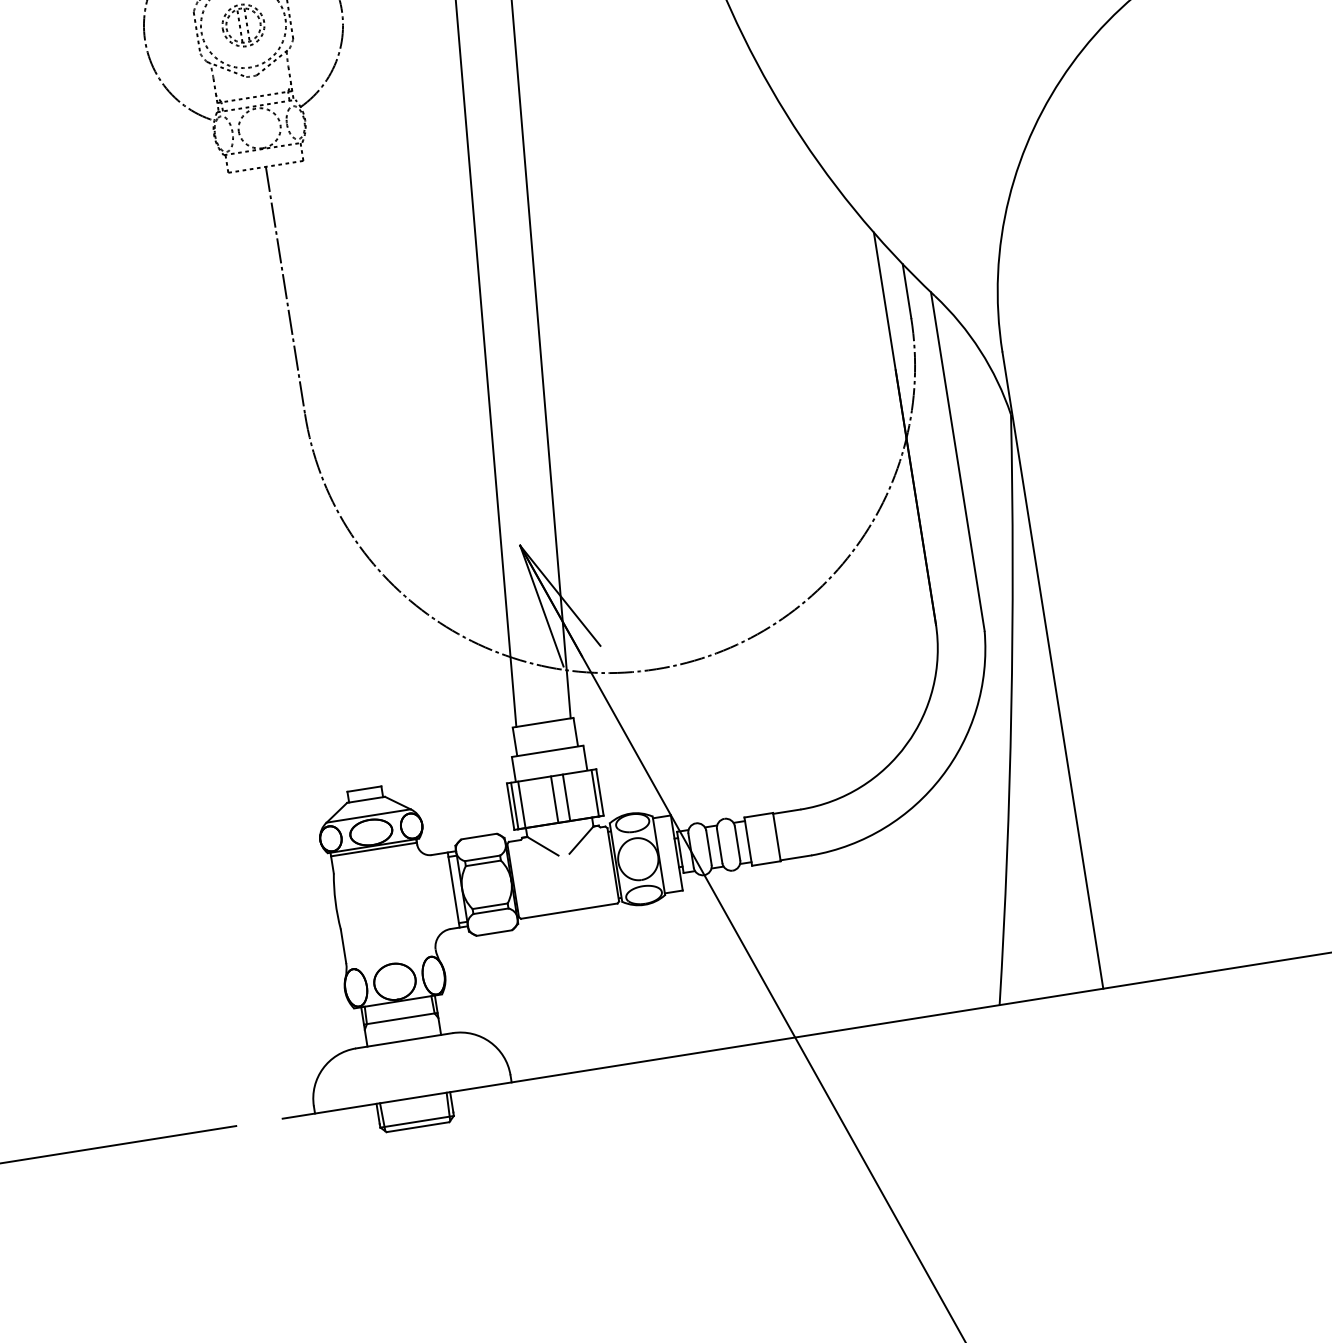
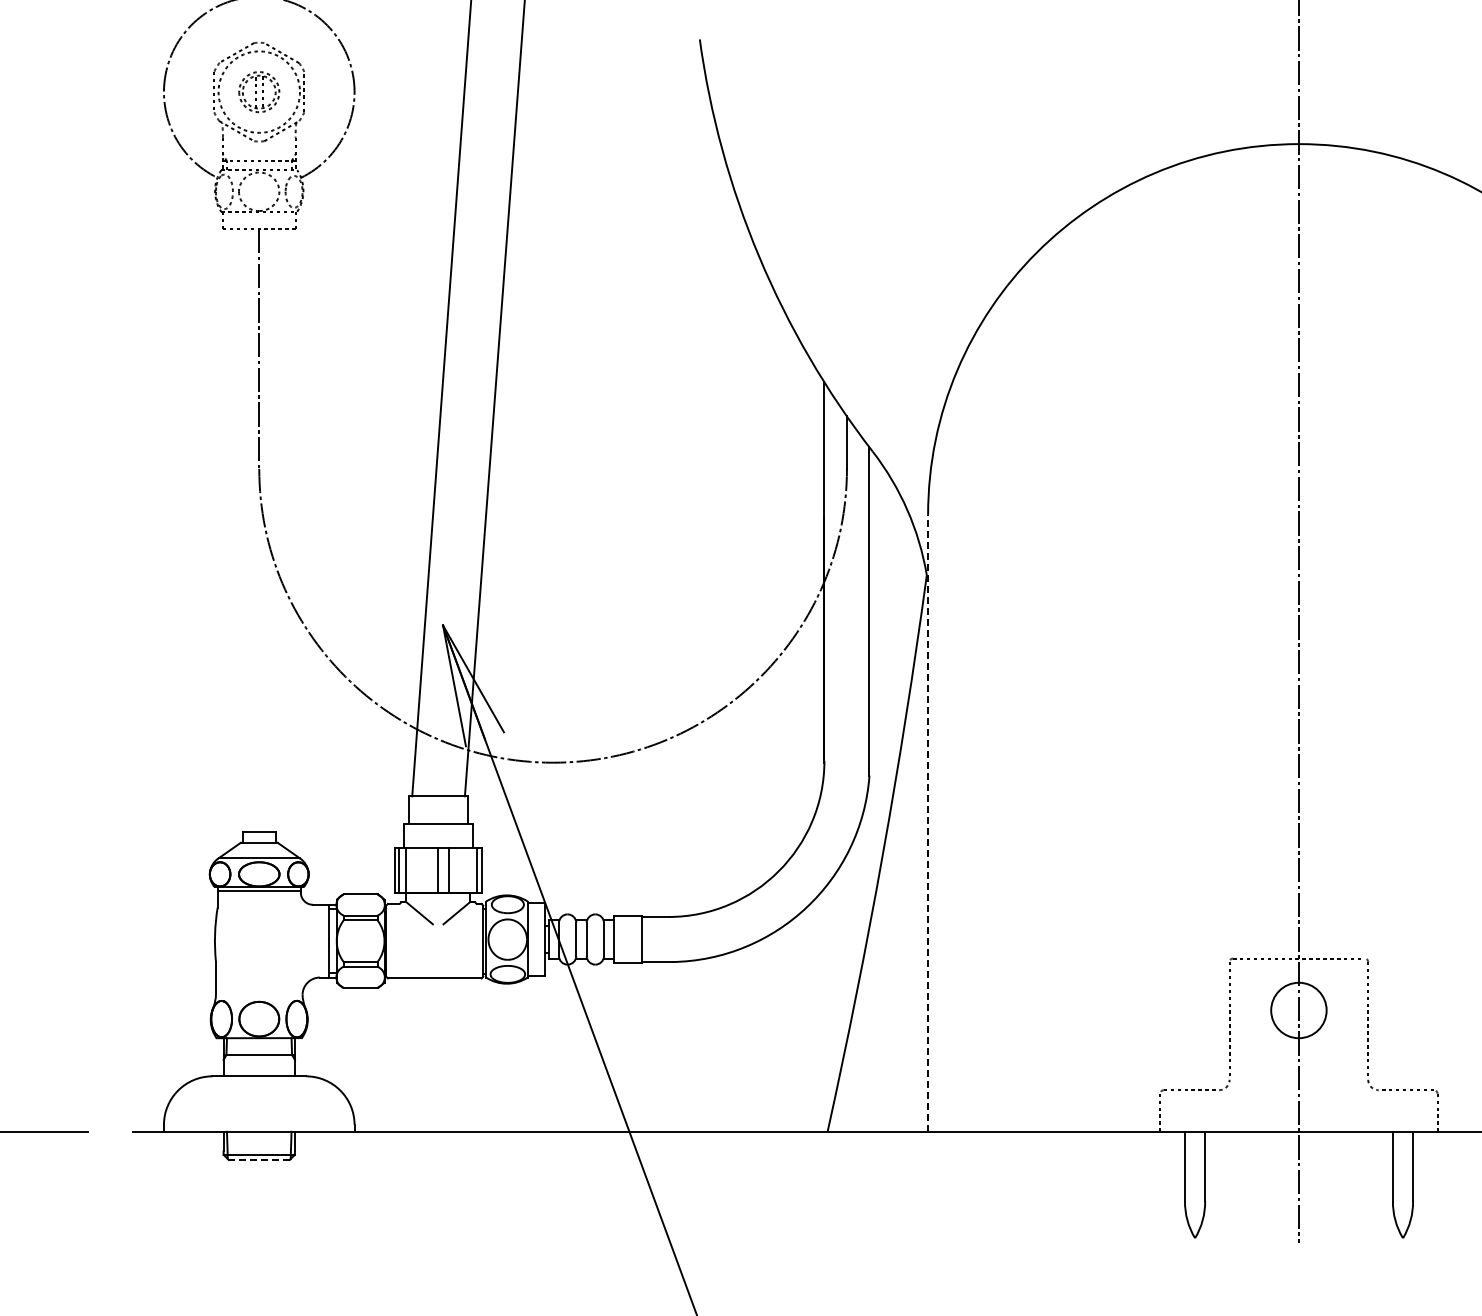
line: (1053, 669) -> (928, 822), solid -> dashed
line: (417, 1127) -> (258, 1160), solid -> dashed

